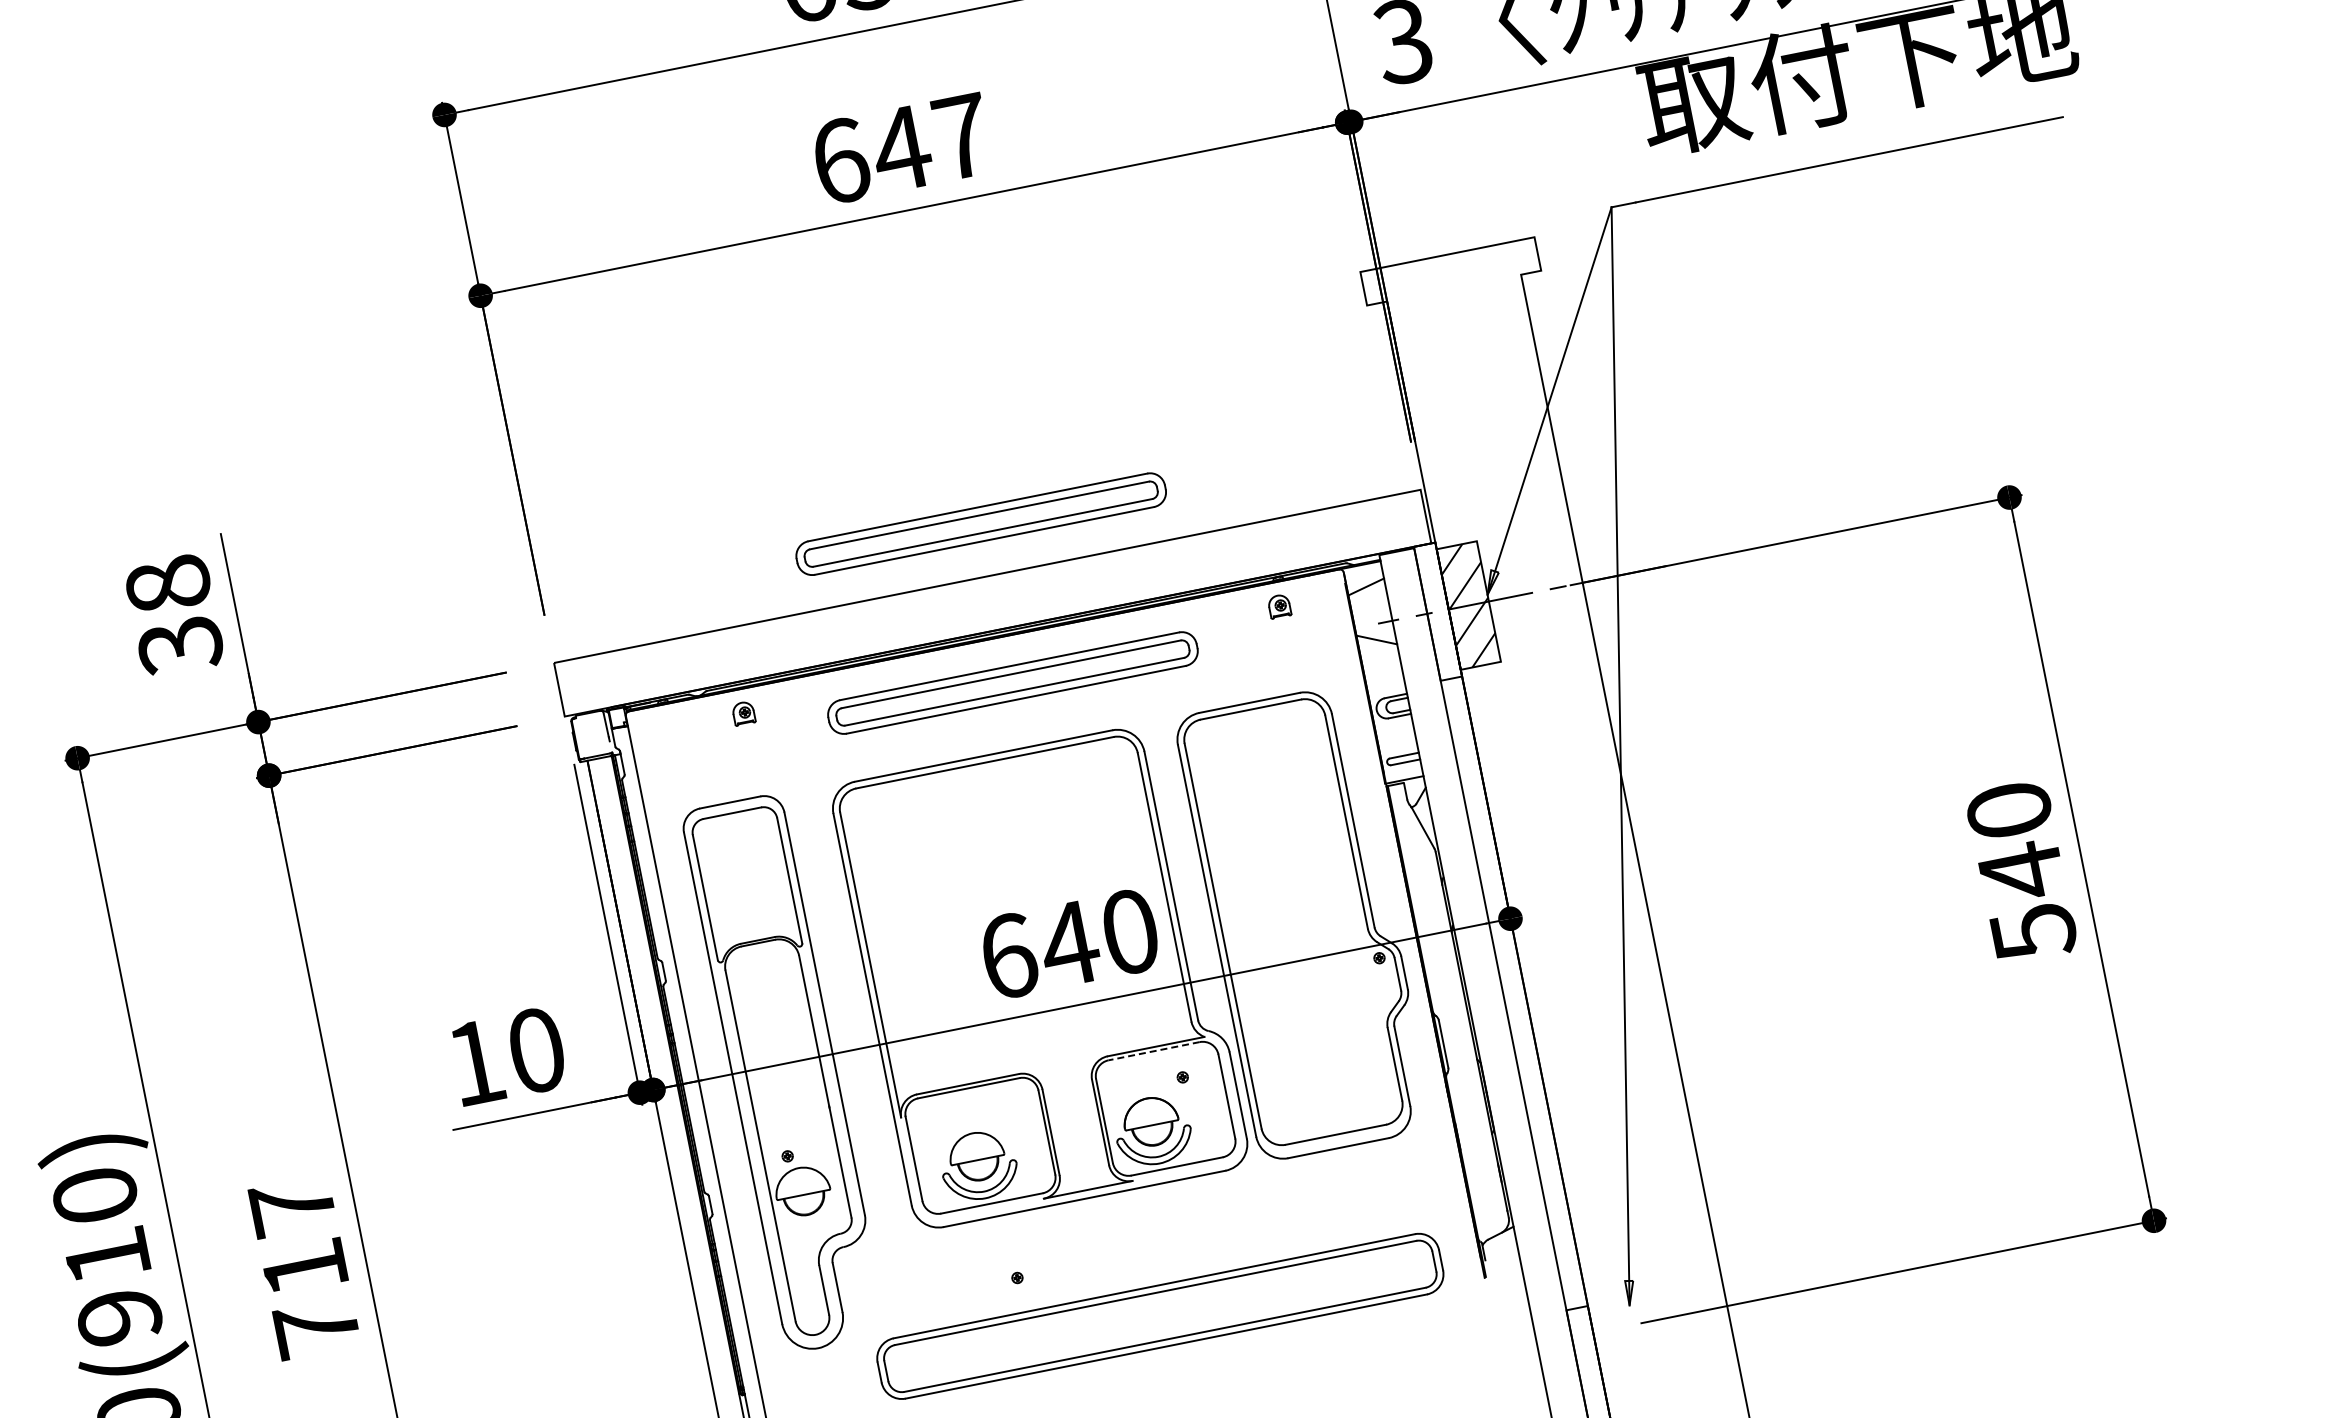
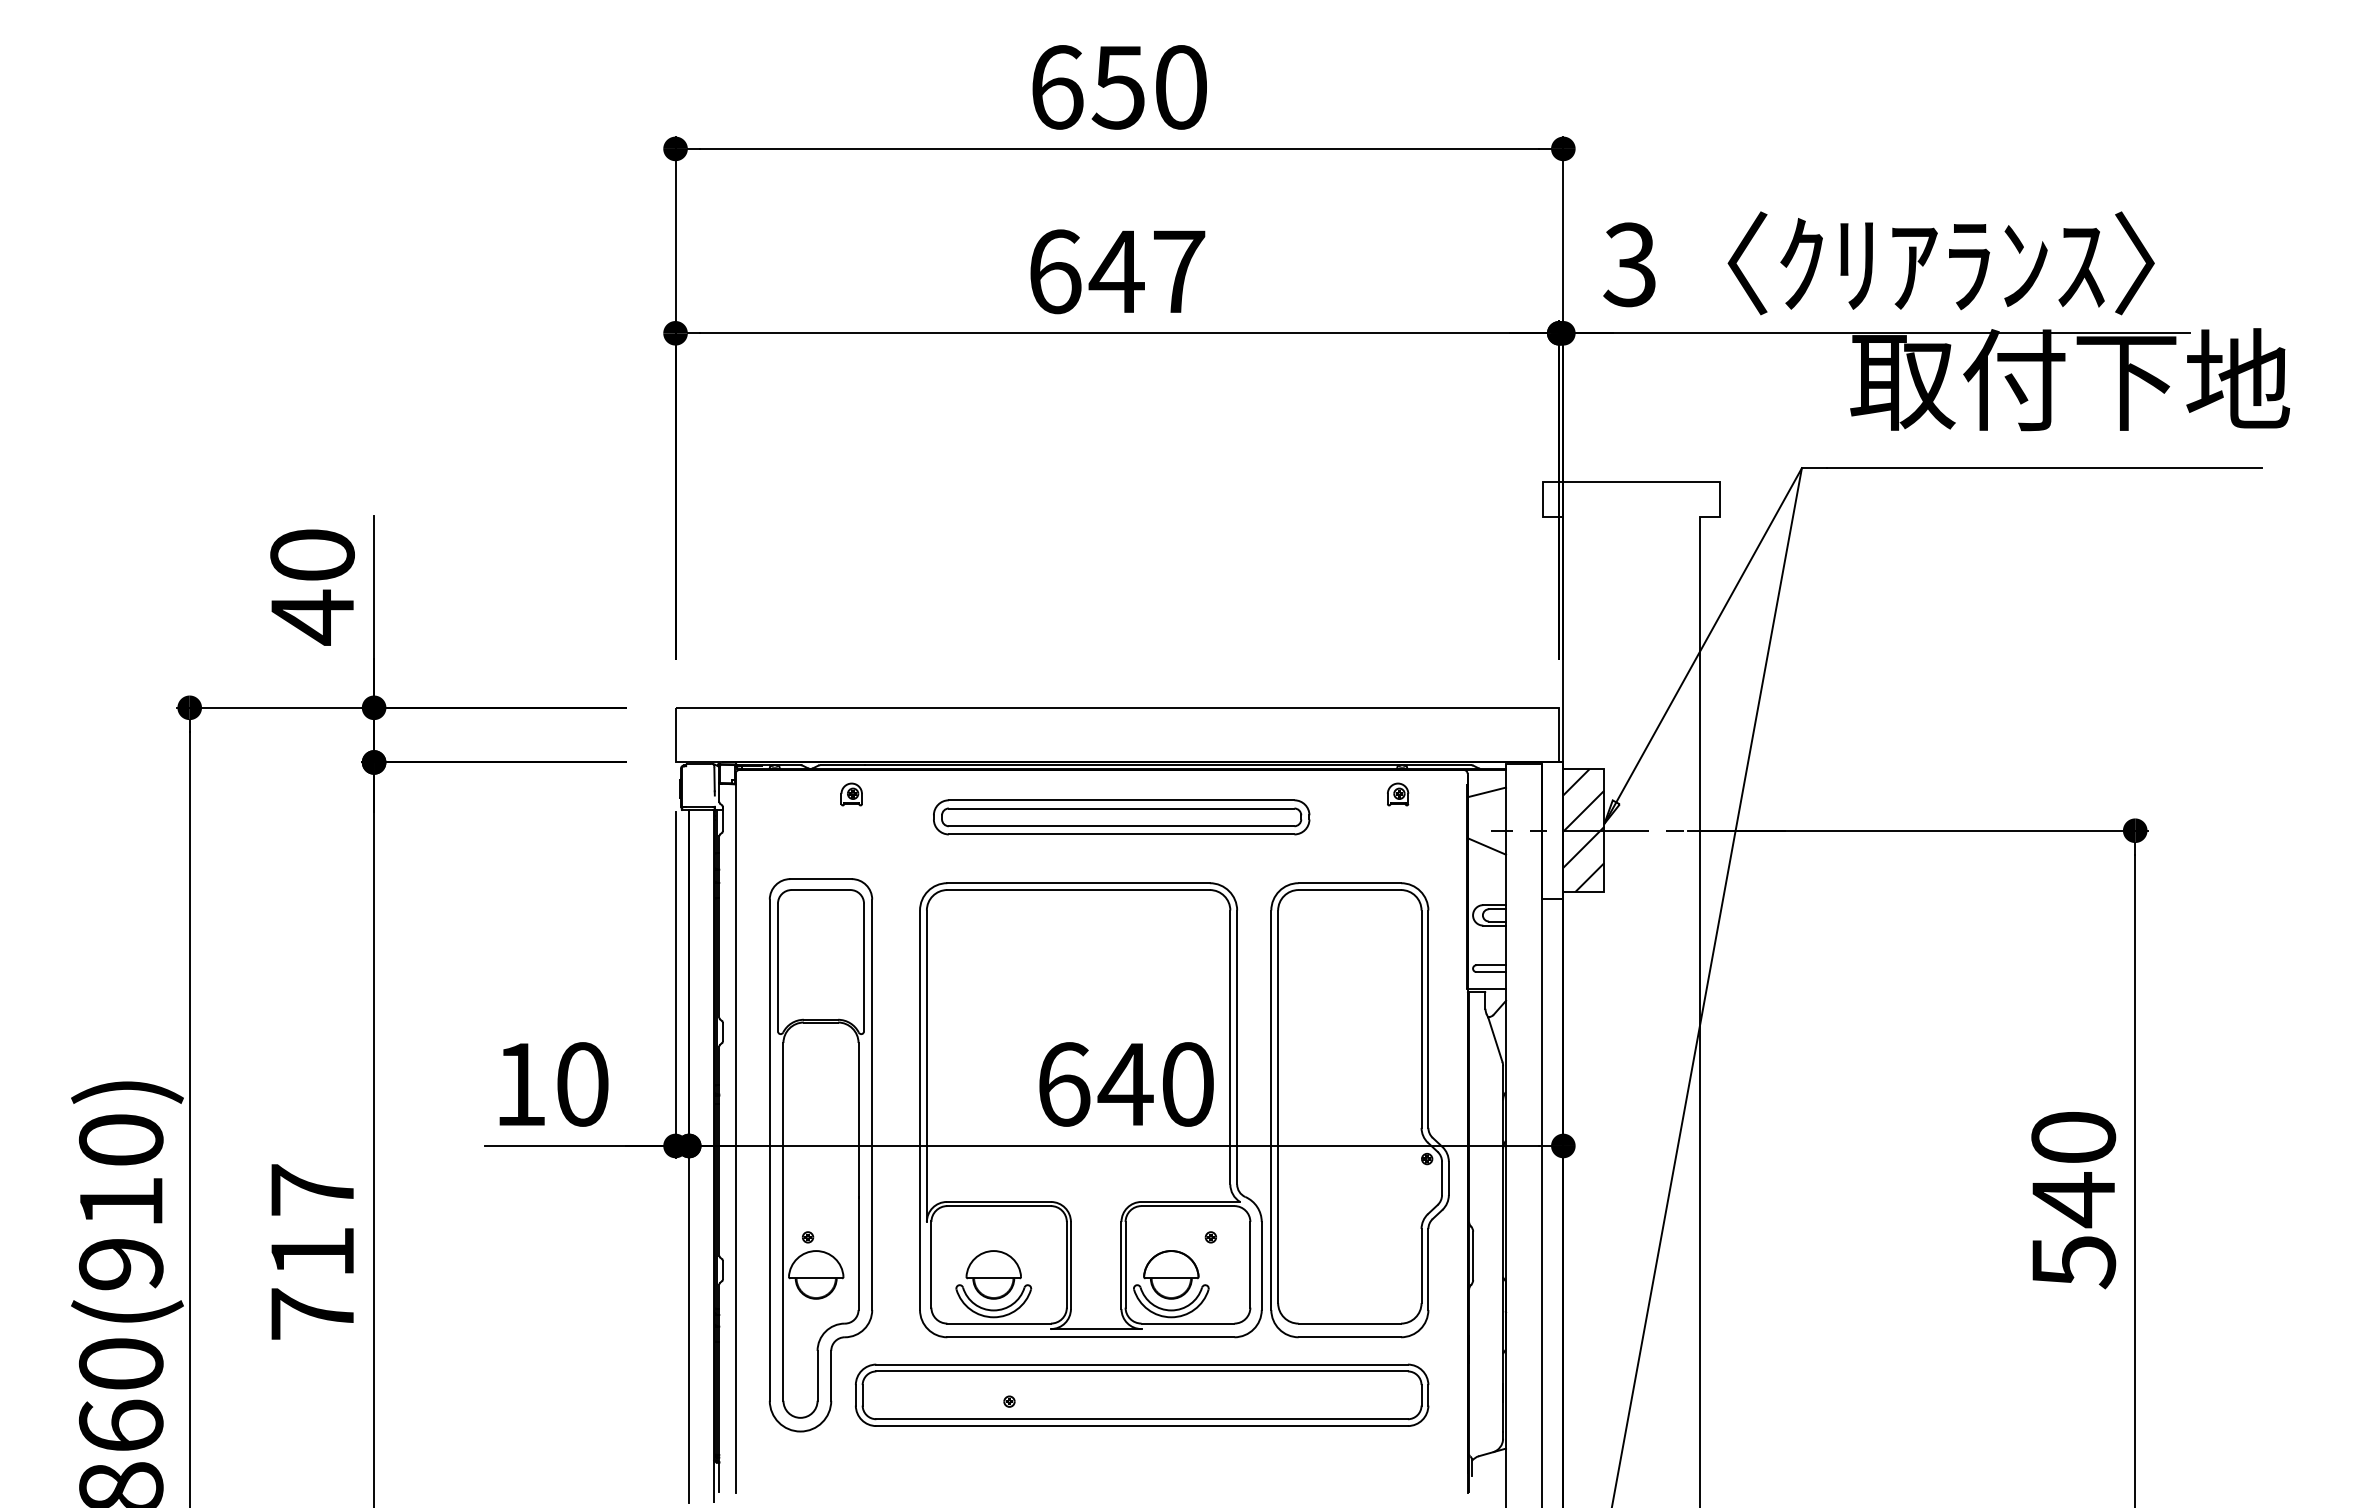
part: (981, 524) -> (1121, 655), removed
text: (174, 616) -> (312, 587), 38 -> 40
line: (1153, 1051) -> (1187, 1206), dashed -> solid
part: (1160, 1315) -> (1142, 1394), moved

